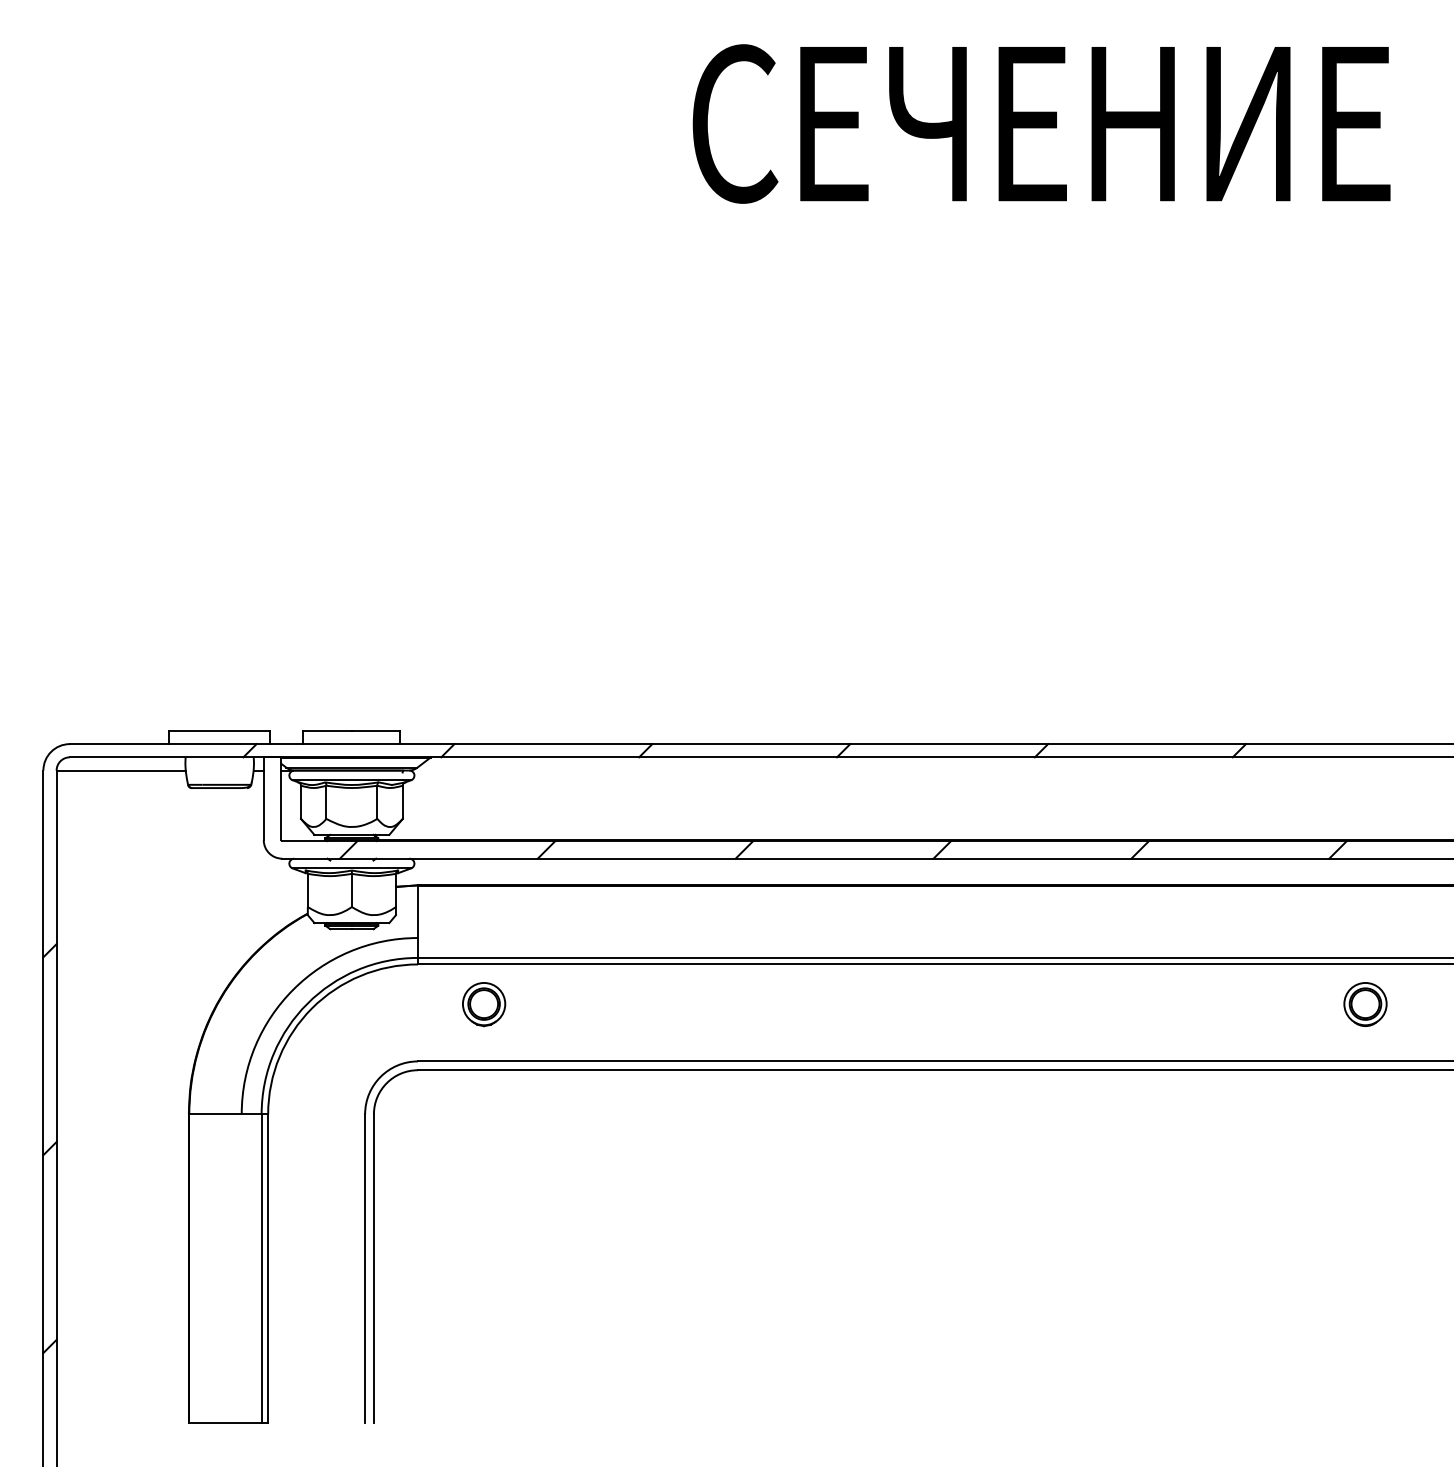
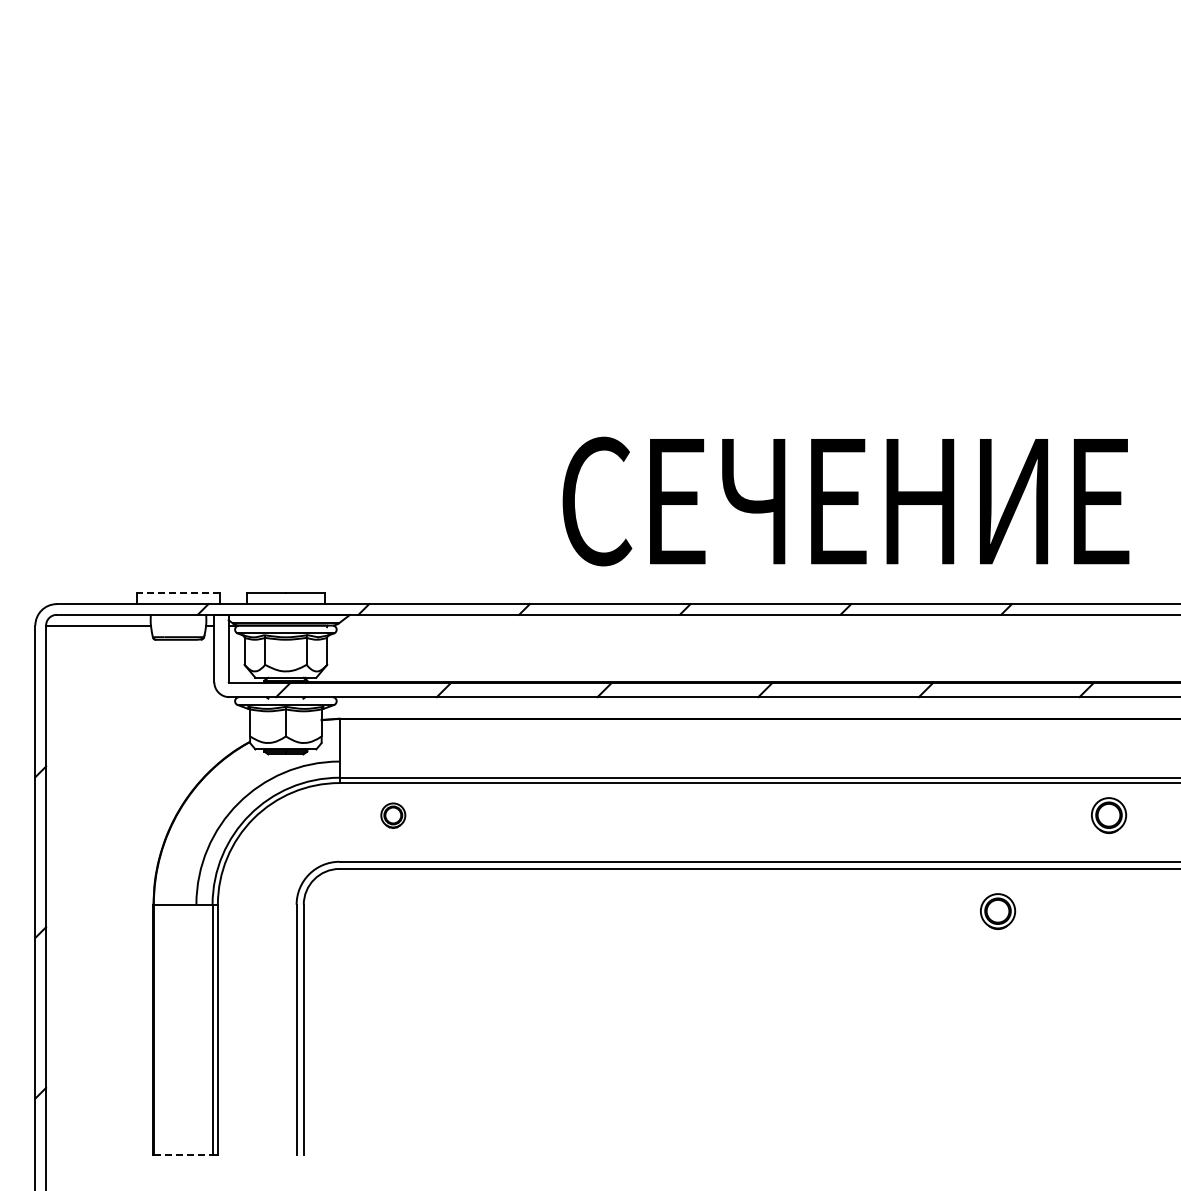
text: (1041, 123) -> (845, 501), moved
line: (219, 731) -> (178, 593), solid -> dashed
part: (484, 1004) -> (393, 815), size x0.7
part: (1229, 1122) -> (998, 911), added
line: (225, 1423) -> (183, 1155), solid -> dashed

